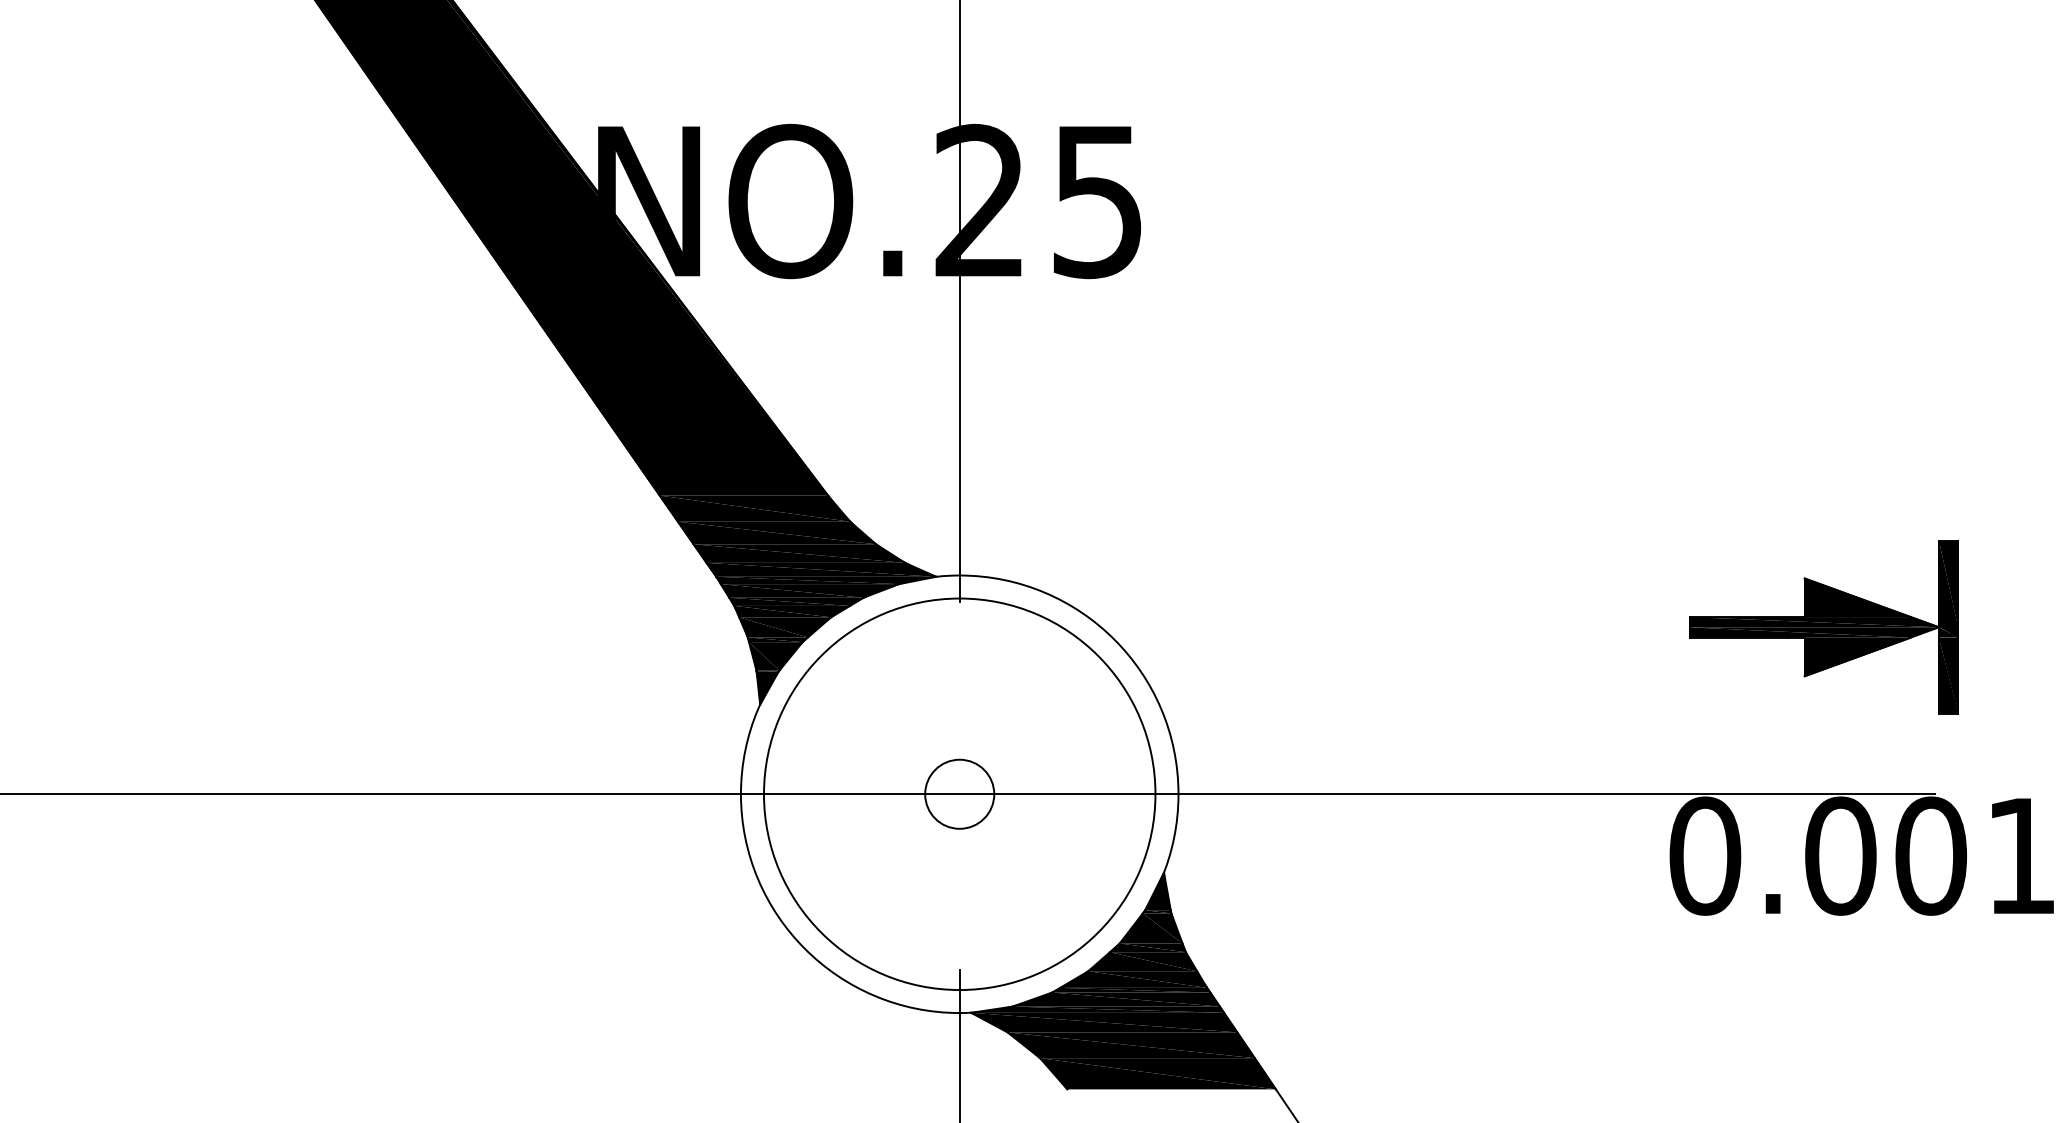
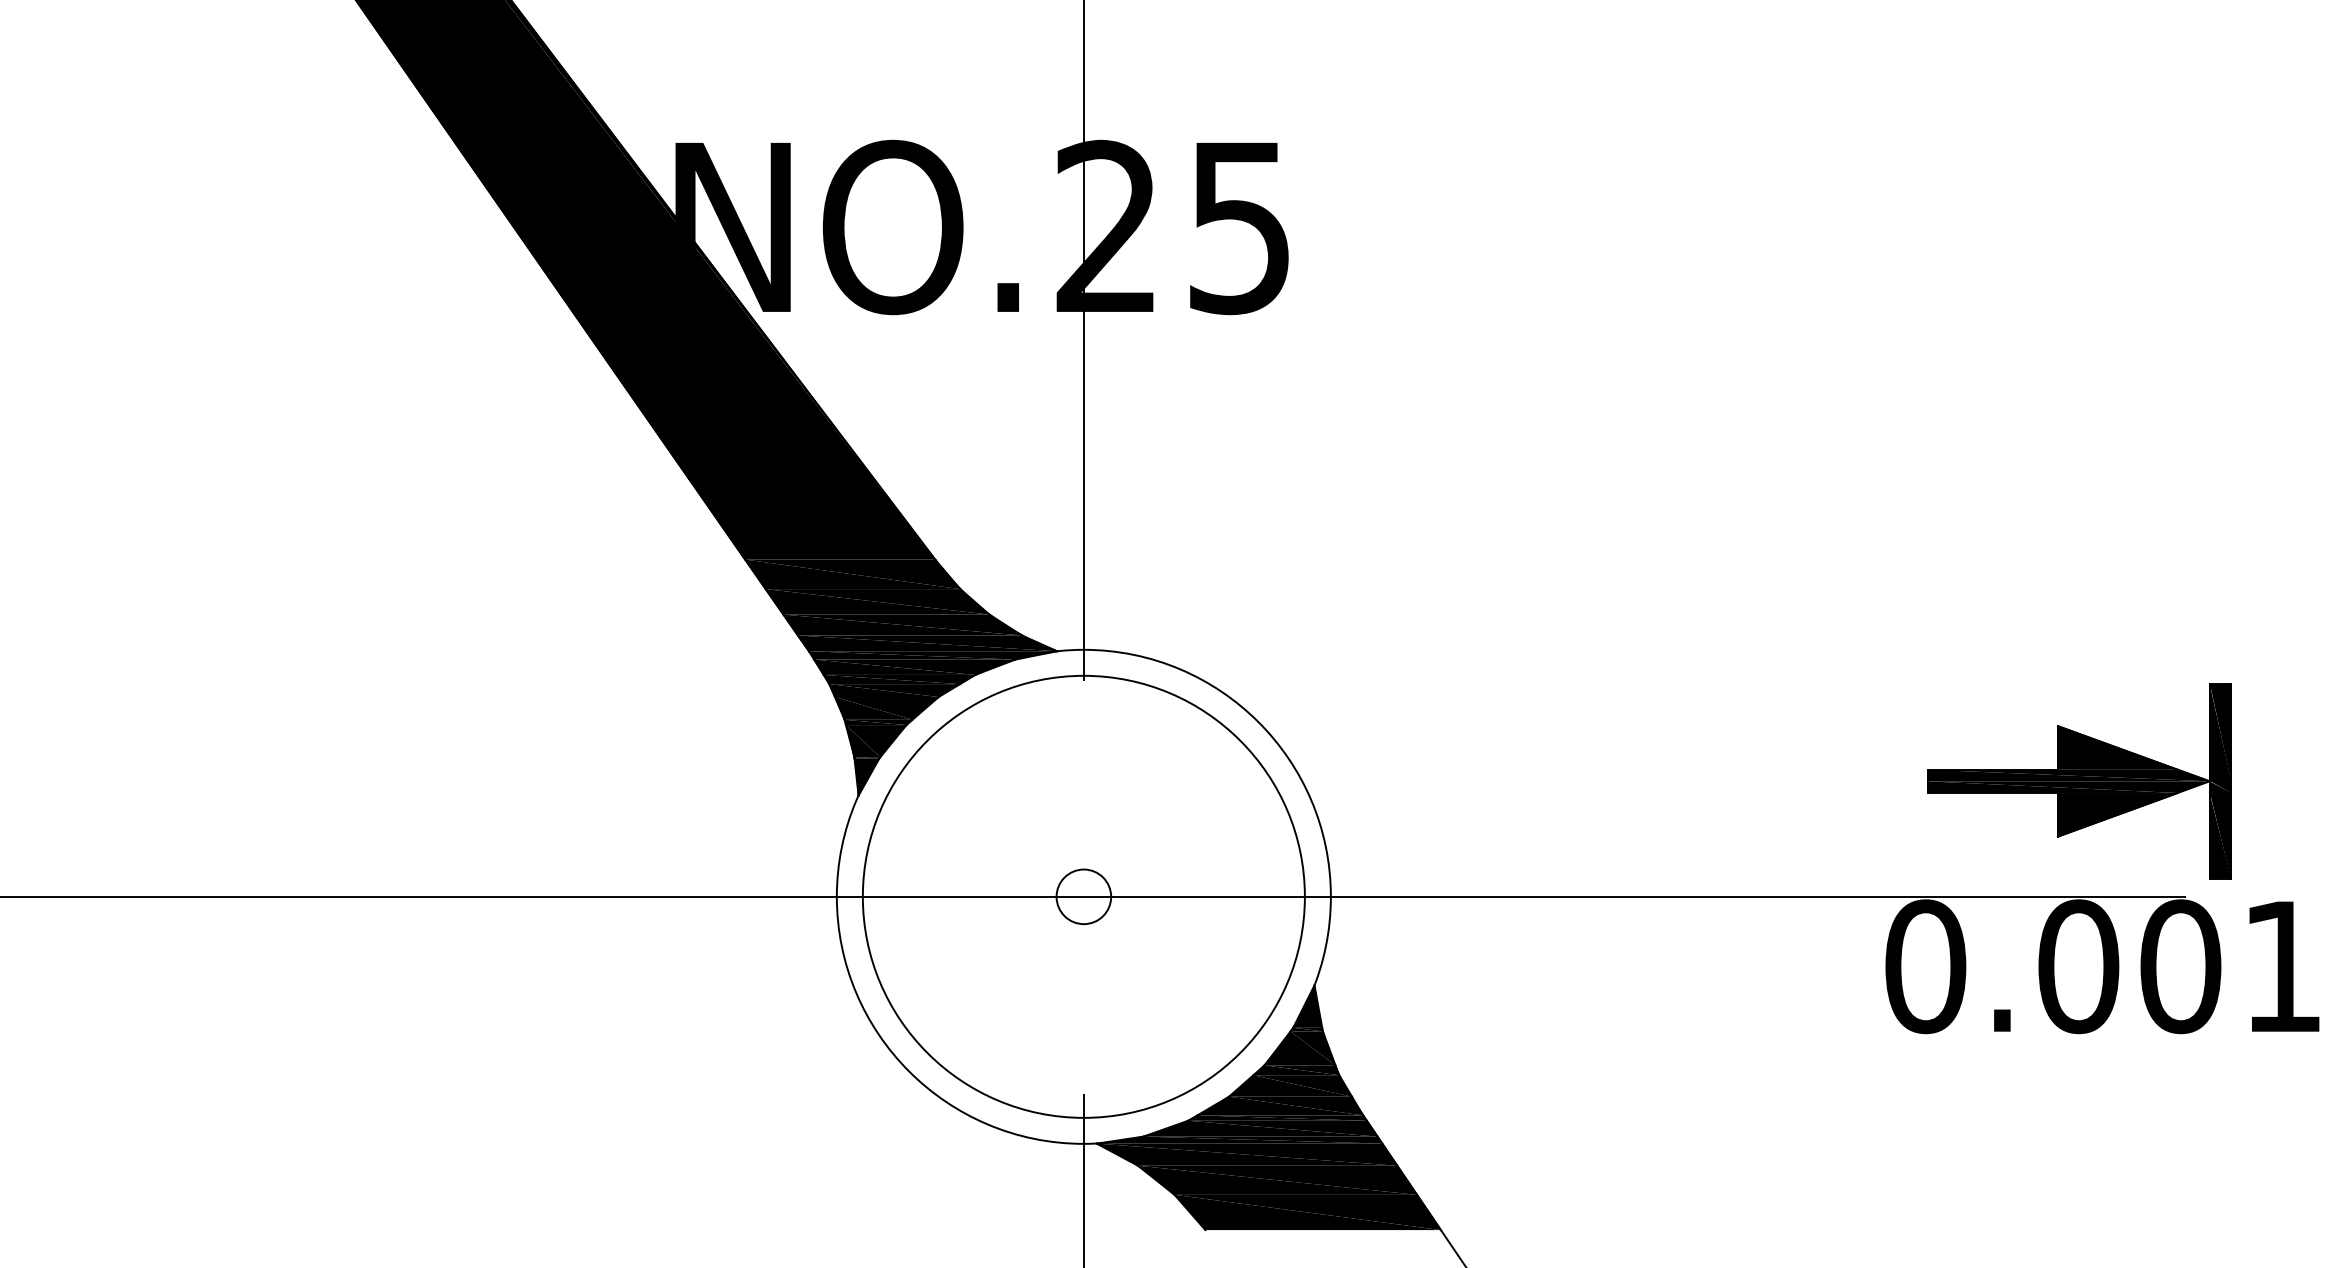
part: (1823, 627) -> (2079, 781), moved
circle: (959, 793) -> (1083, 896), size x0.7

